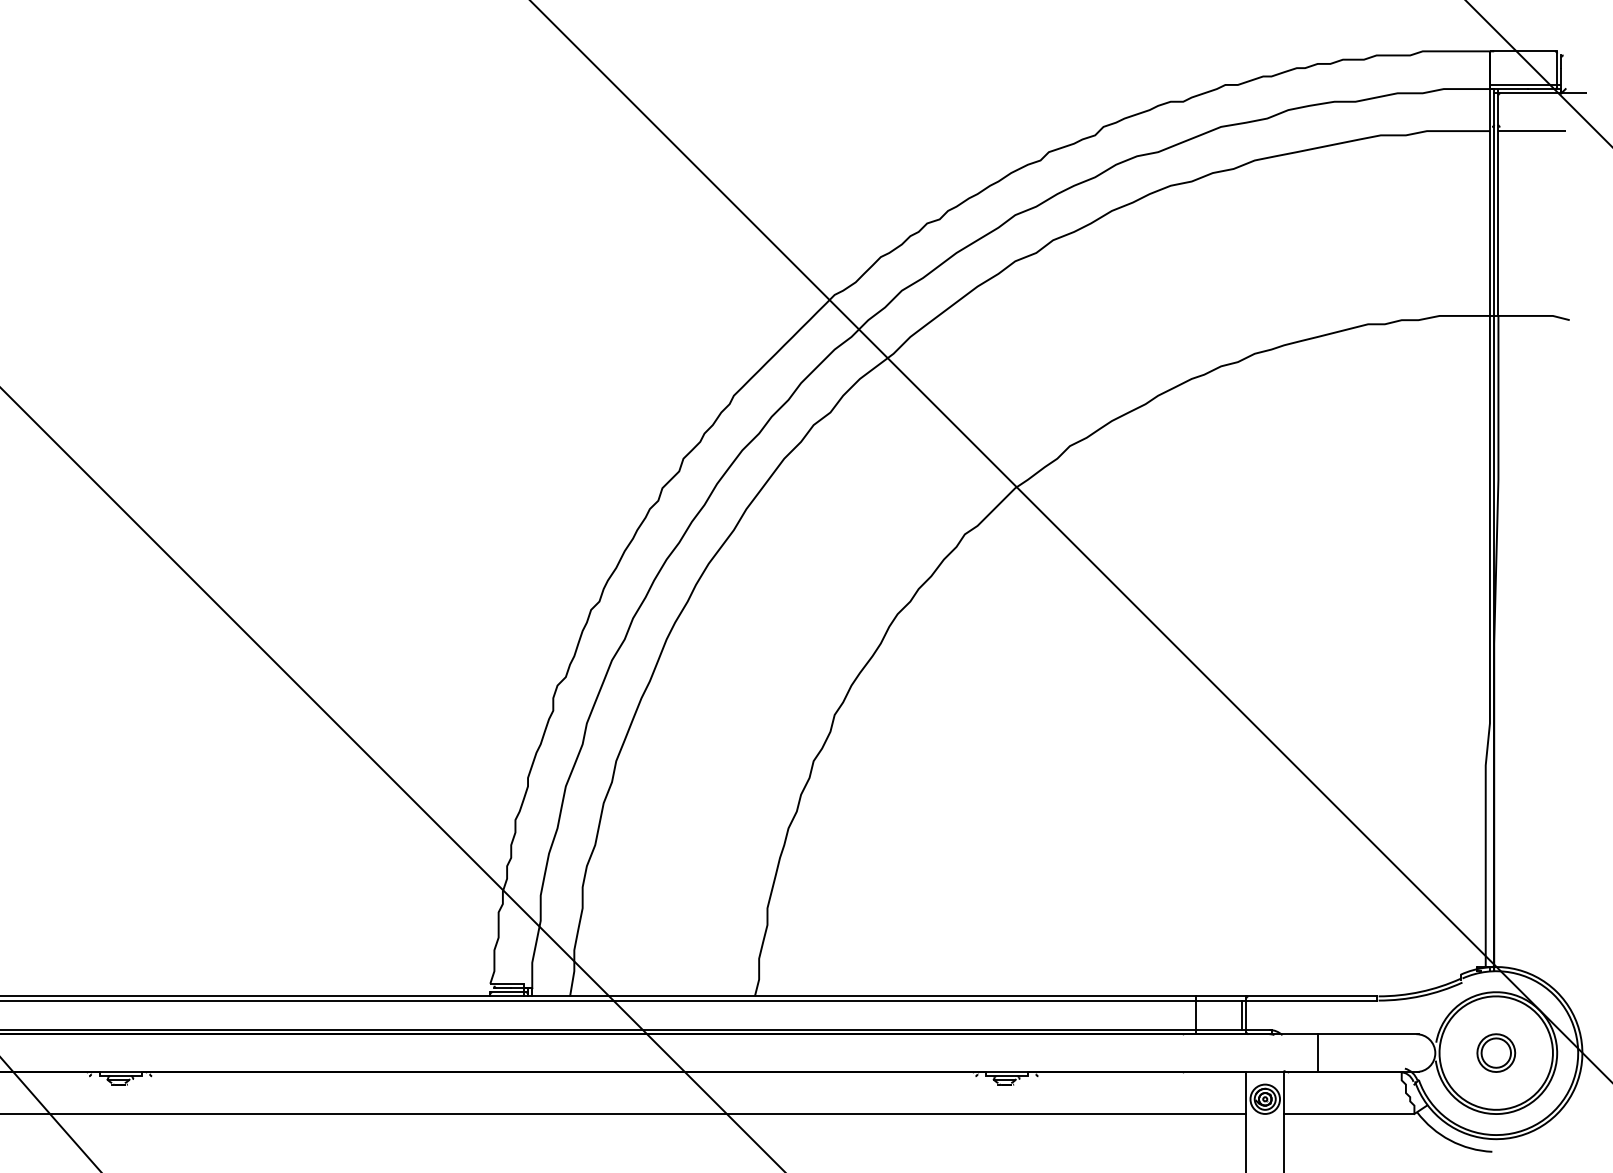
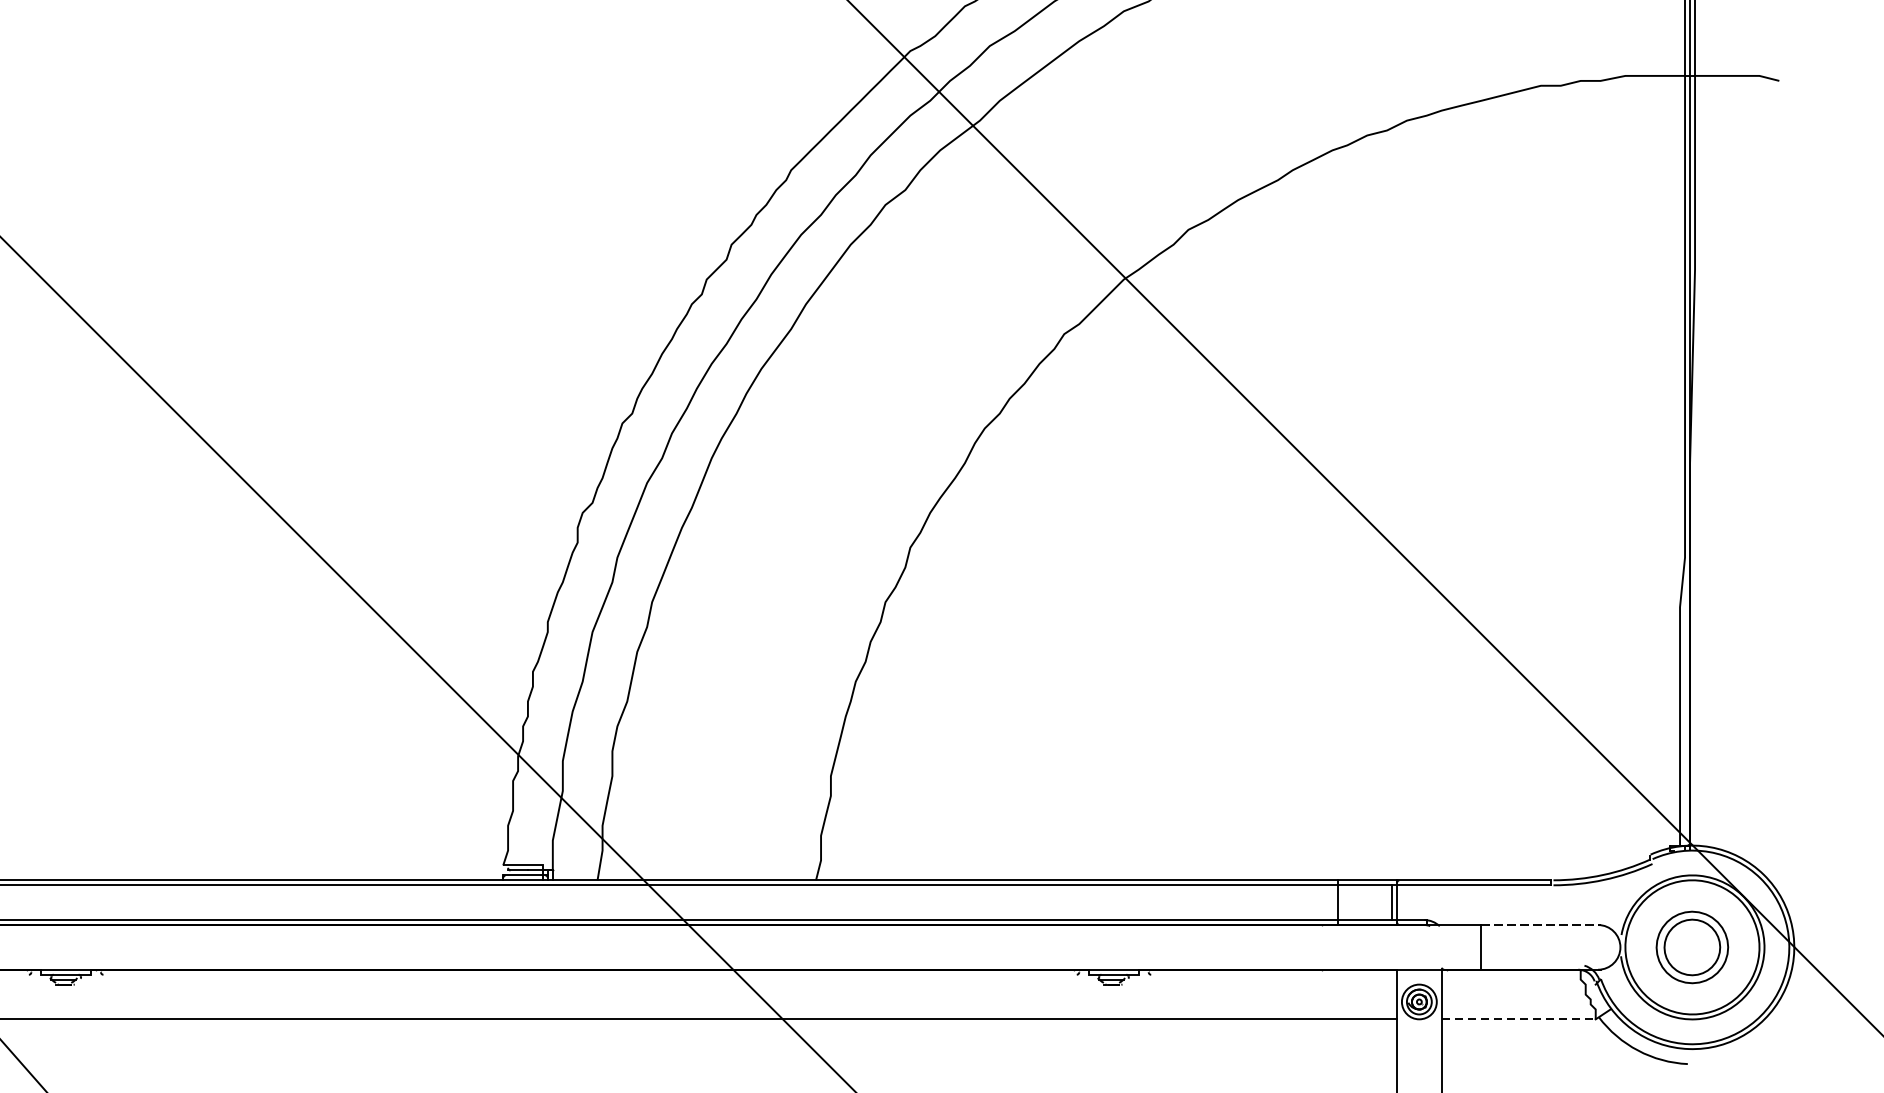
line: (1368, 1034) -> (1541, 925), solid -> dashed
part: (1496, 1052) -> (1692, 946), size x1.6
line: (1349, 1113) -> (1518, 1018), solid -> dashed

